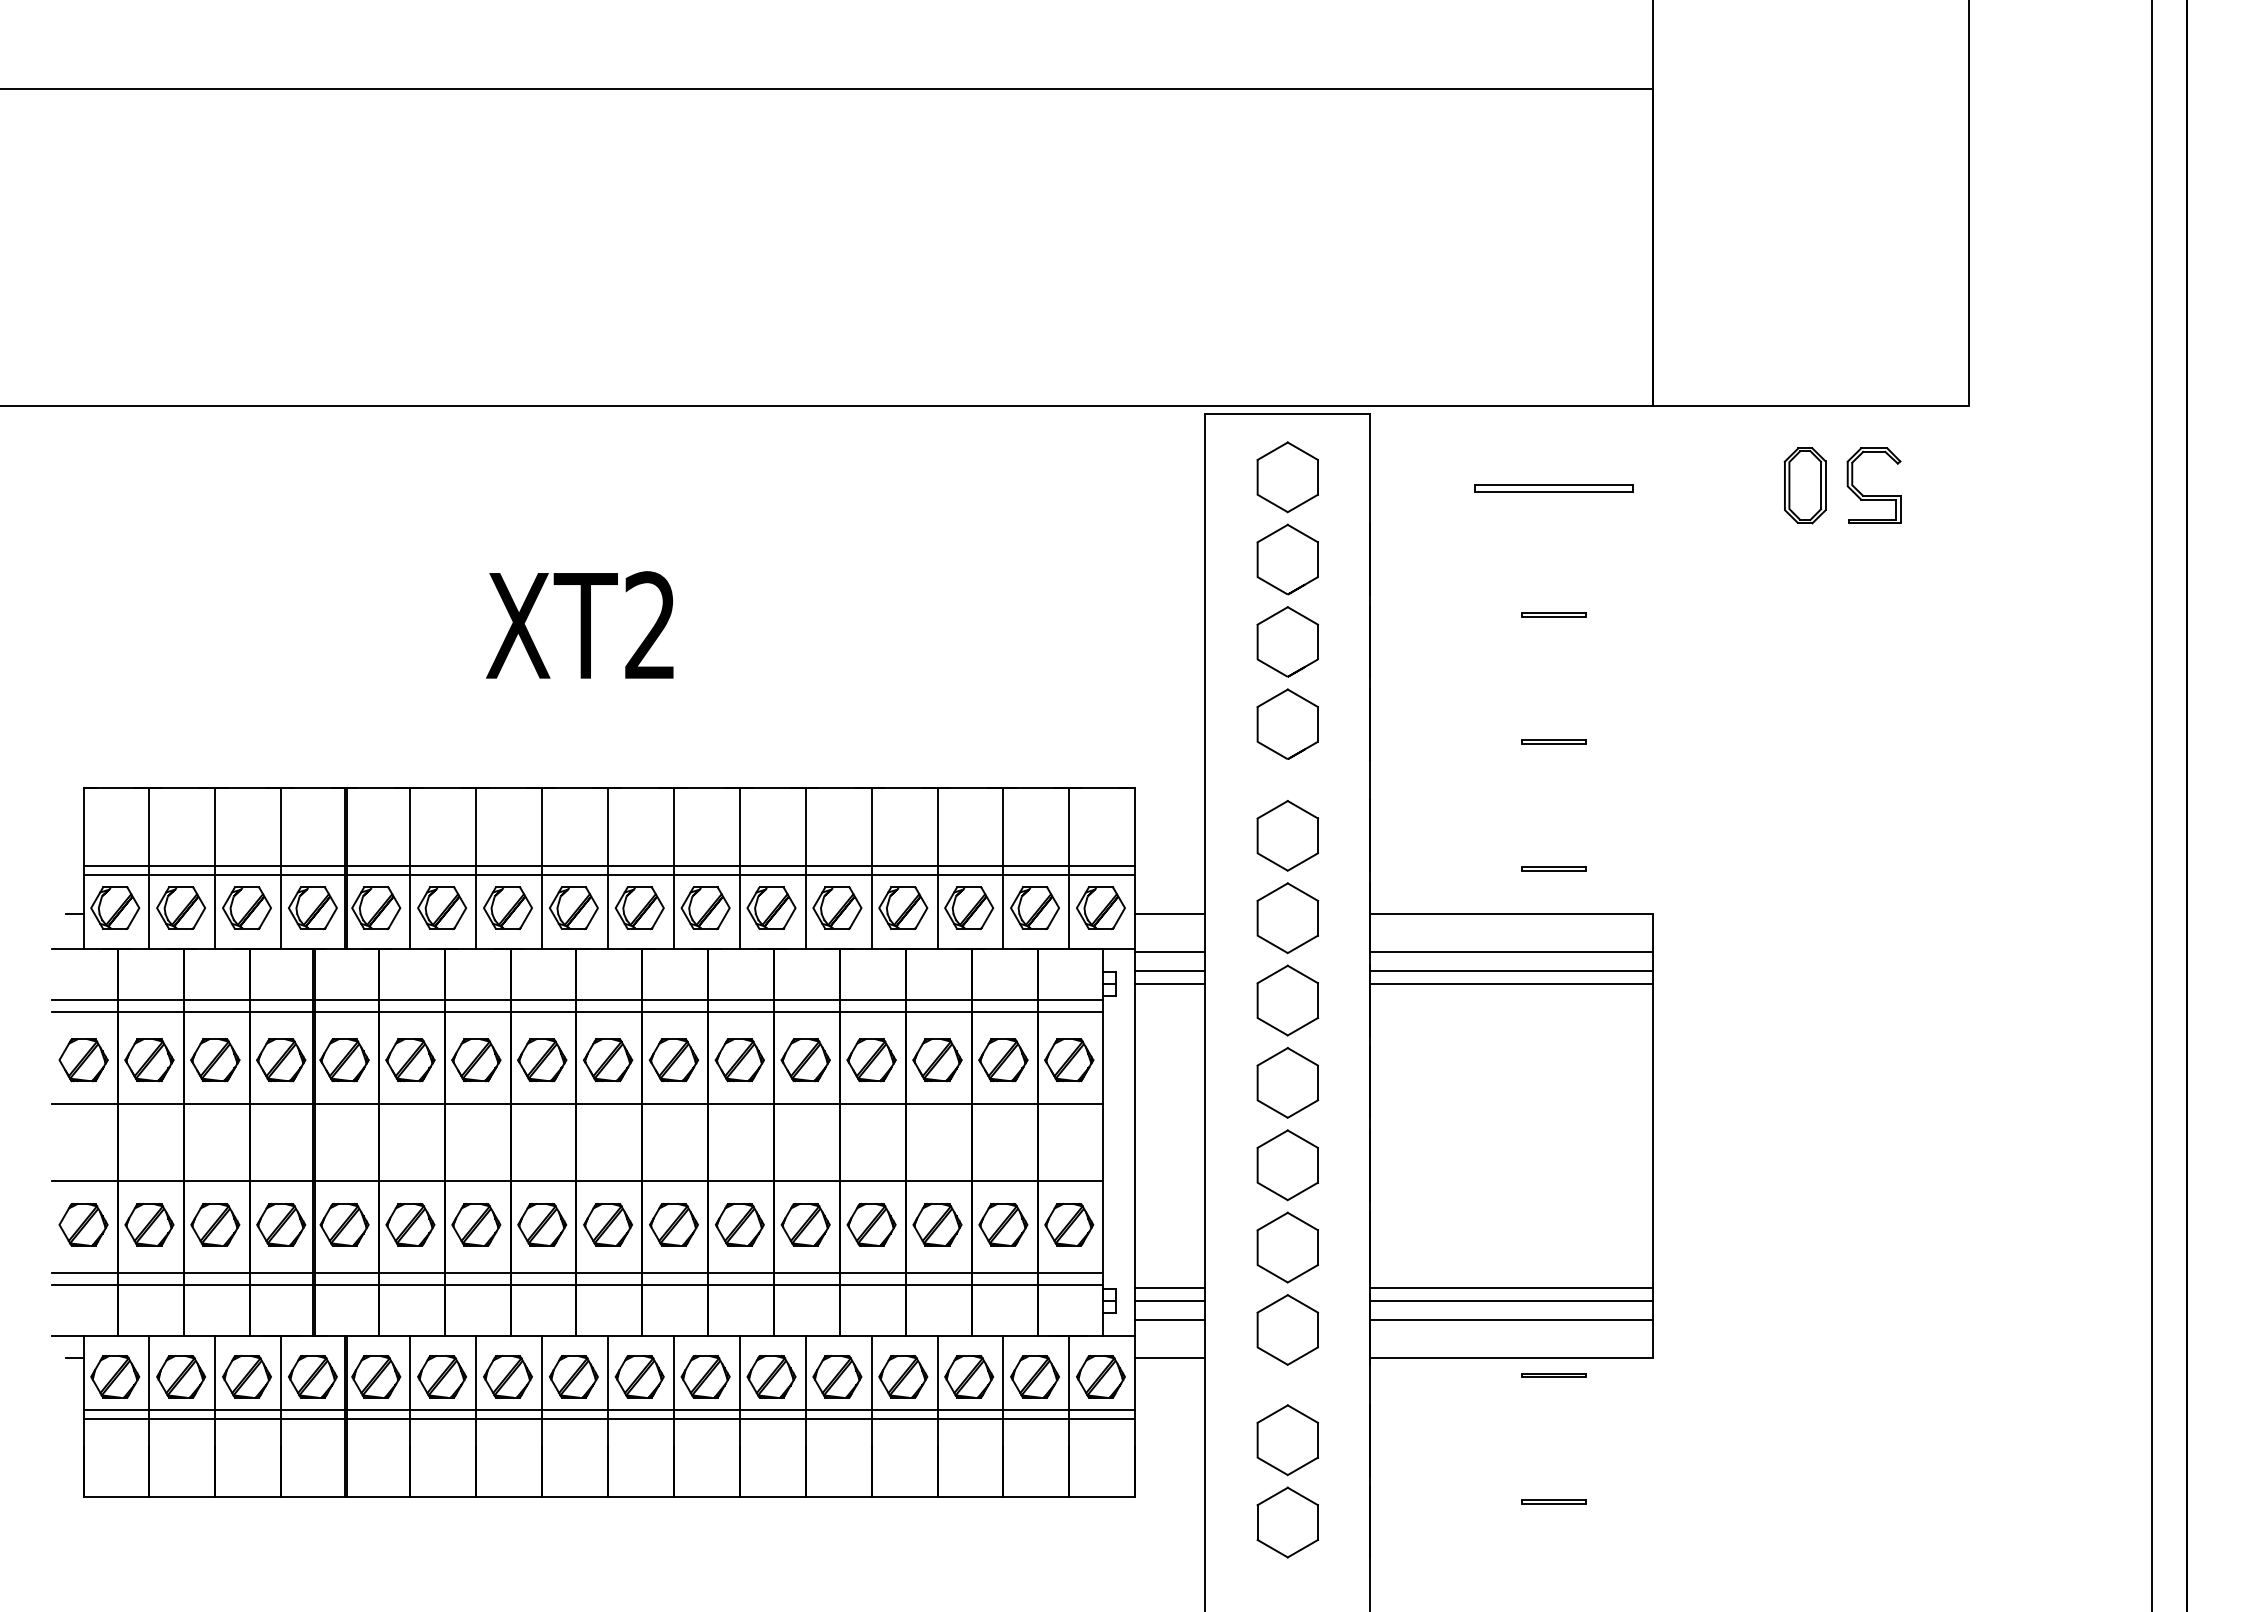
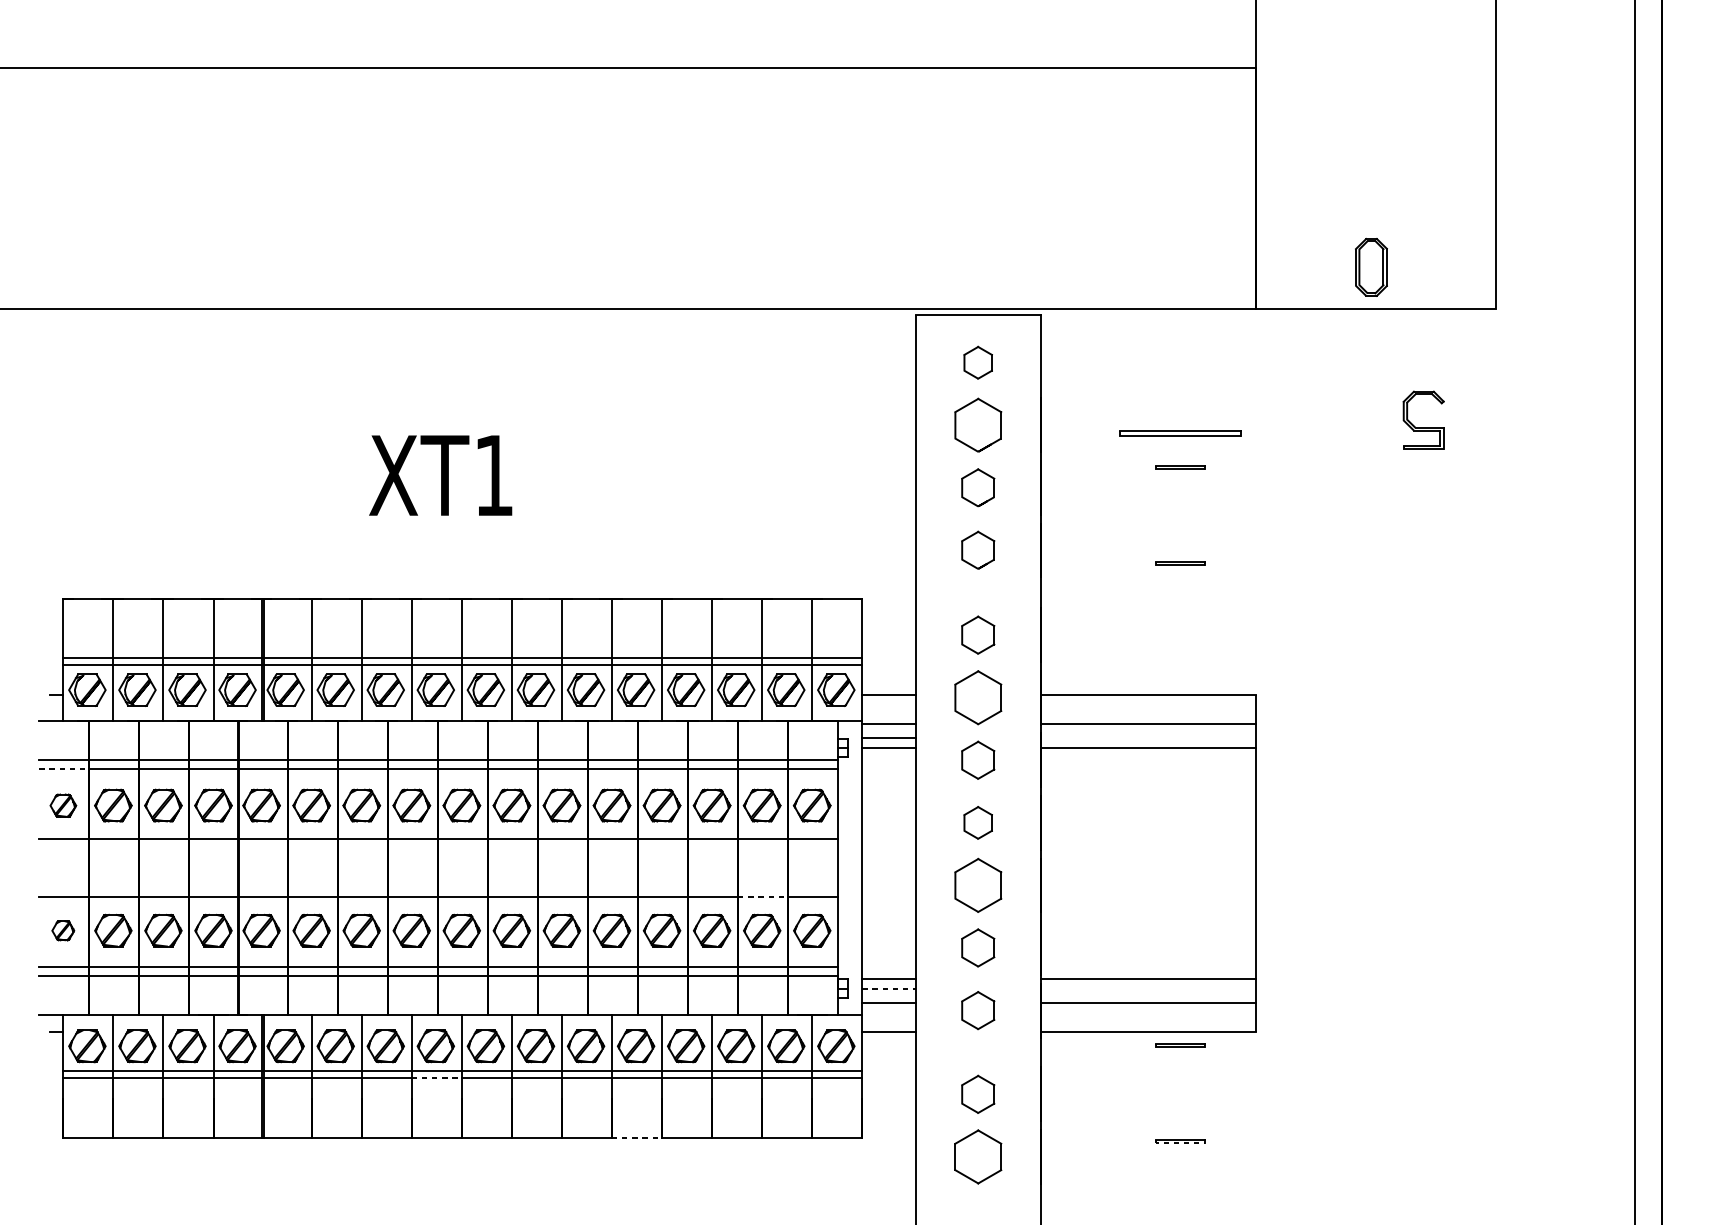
part: (1287, 477) -> (978, 362), size x0.6
part: (1804, 485) -> (1370, 267), moved
part: (1553, 488) -> (1180, 433), moved
part: (1873, 495) -> (1423, 427), moved
text: (649, 624) -> (493, 474), XT2 -> XT1
part: (1287, 641) -> (978, 487), size x0.7
part: (1287, 723) -> (978, 549), size x0.7
part: (1287, 835) -> (978, 634), size x0.7
part: (1553, 868) -> (1180, 659), removed
line: (1511, 971) -> (1148, 738), removed
part: (1287, 1000) -> (978, 760), size x0.7
line: (84, 1012) -> (64, 769), solid -> dashed
part: (83, 1060) -> (63, 805), size x0.7
part: (1287, 1082) -> (978, 822), size x0.6
line: (1004, 1180) -> (763, 897), solid -> dashed
part: (83, 1224) -> (63, 930), size x0.6
part: (1287, 1247) -> (978, 947), size x0.7
line: (1170, 1300) -> (889, 988), solid -> dashed
line: (1511, 1300) -> (1148, 988), removed
part: (1287, 1329) -> (978, 1010), size x0.7
line: (575, 1418) -> (437, 1077), solid -> dashed
part: (1287, 1440) -> (978, 1094), size x0.7
line: (838, 1497) -> (636, 1137), solid -> dashed
line: (1551, 1504) -> (1178, 1143), solid -> dashed

